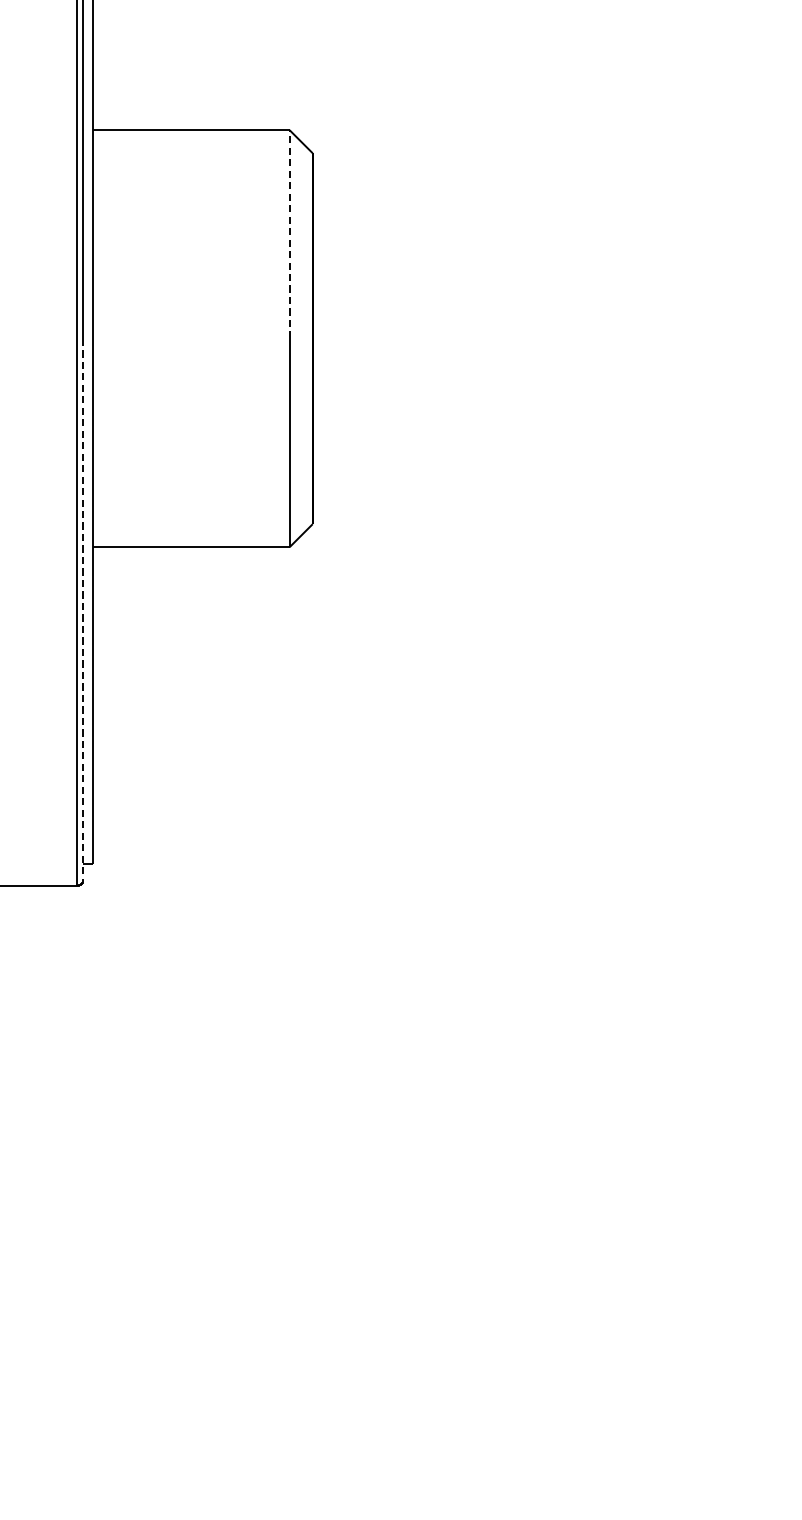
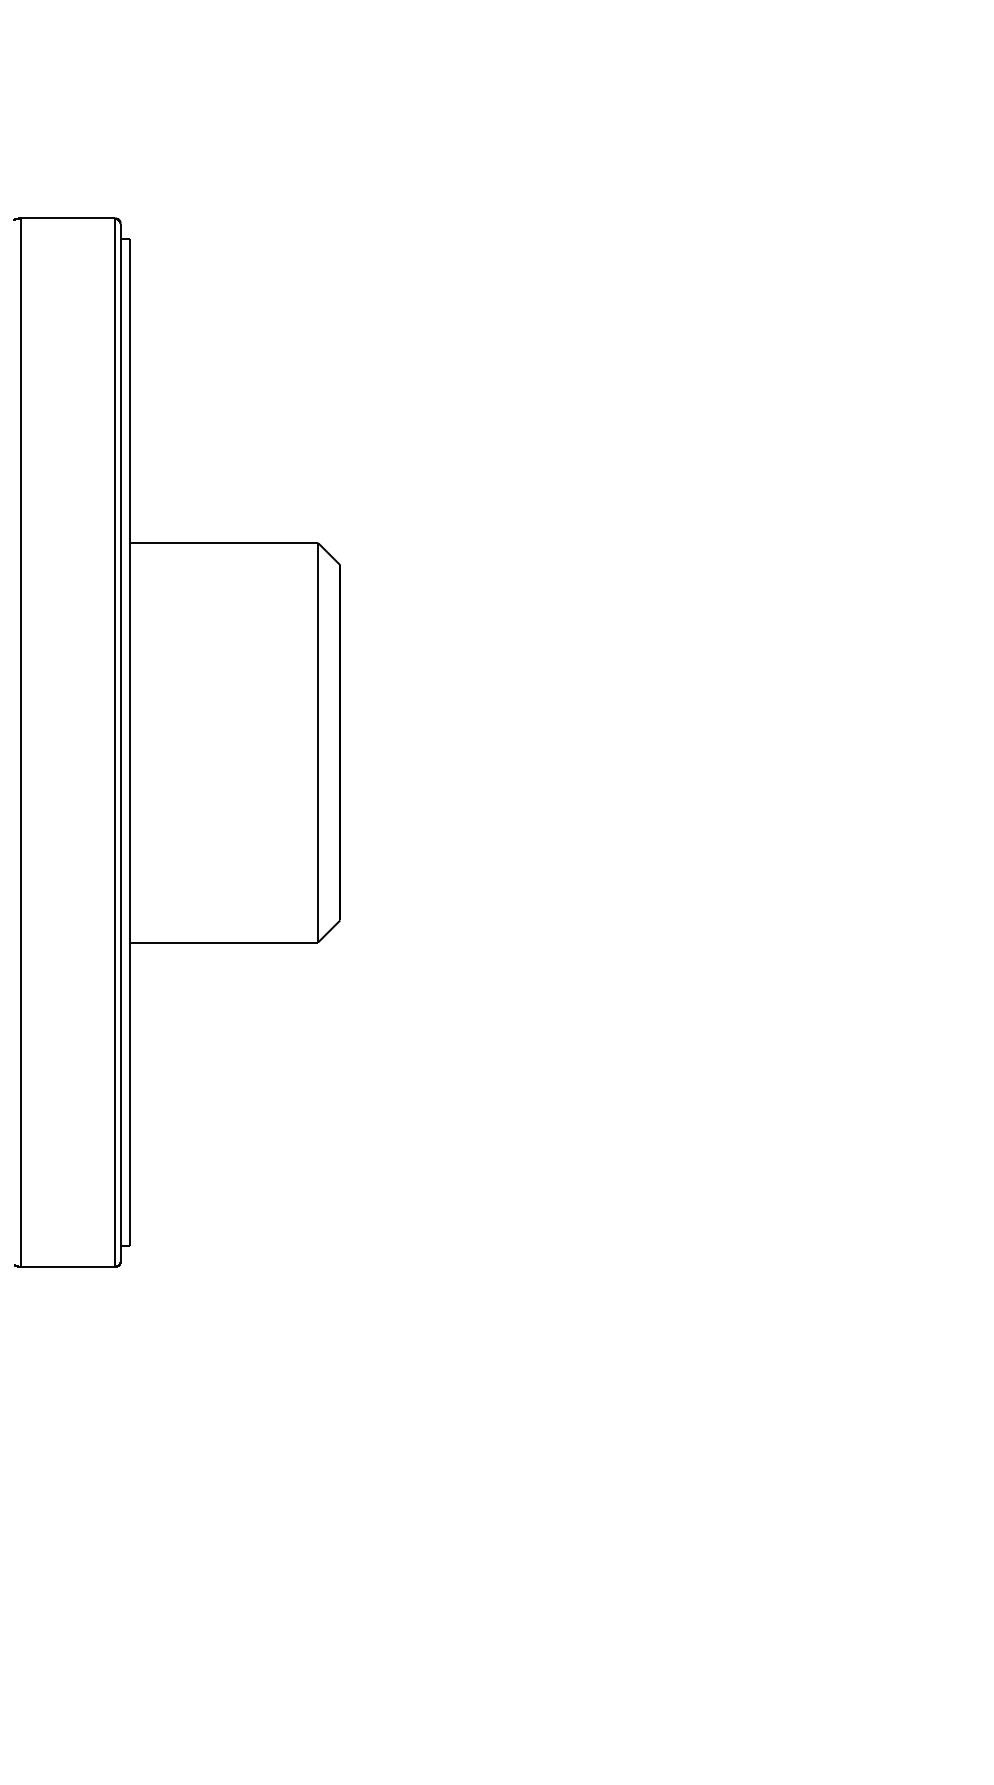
line: (290, 234) -> (318, 642), dashed -> solid
line: (83, 609) -> (120, 1002), dashed -> solid

